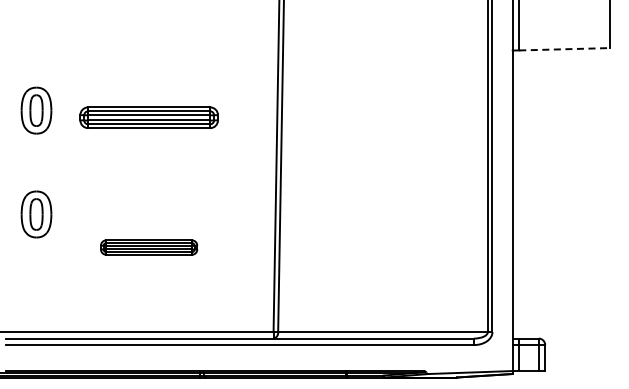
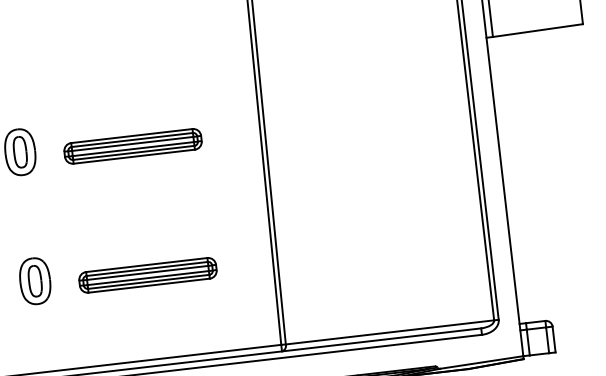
line: (565, 49) -> (538, 30), dashed -> solid
part: (36, 214) -> (35, 281), moved
part: (148, 247) -> (147, 275), size x1.43

